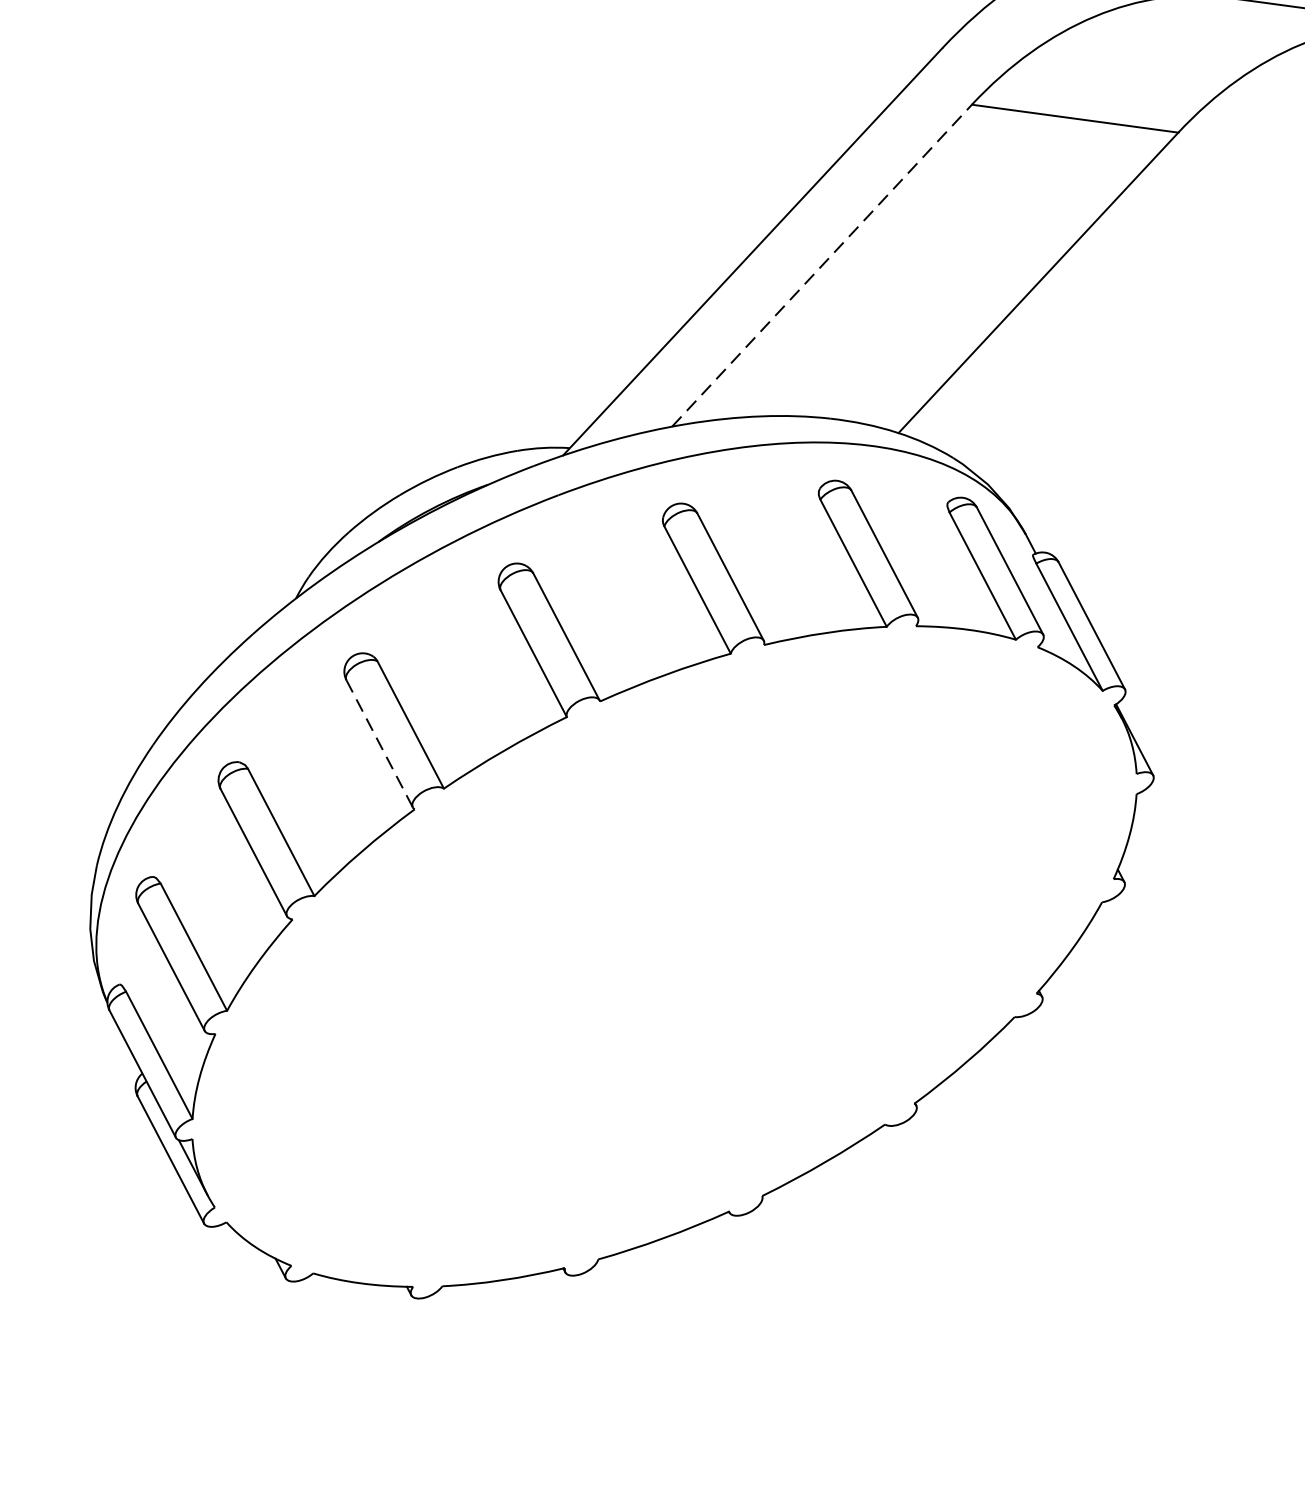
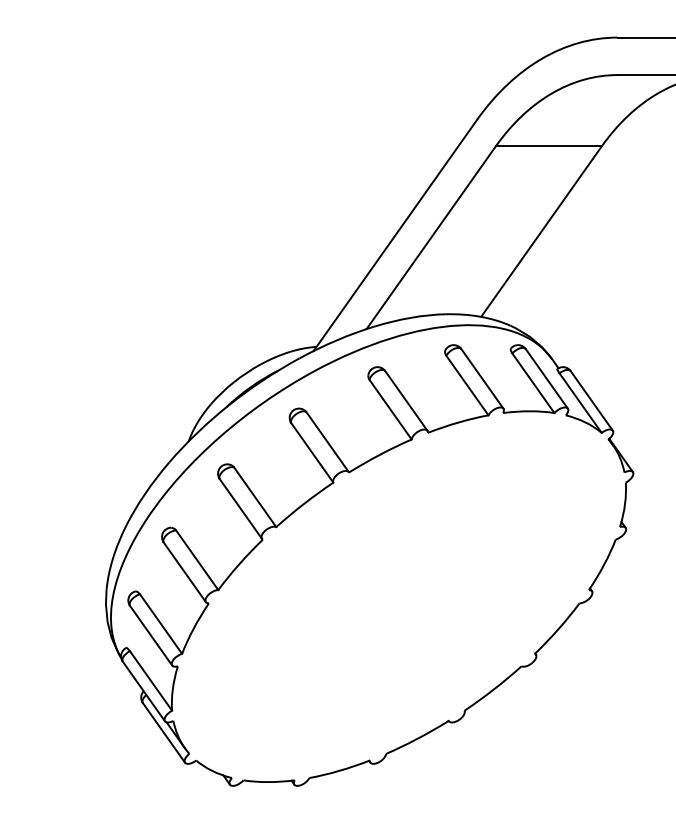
line: (822, 265) -> (431, 237), dashed -> solid
line: (379, 742) -> (240, 508), dashed -> solid

